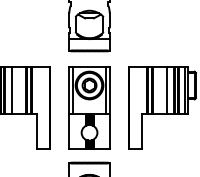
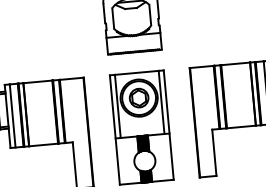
line: (12, 89) -> (36, 112), removed
line: (166, 89) -> (242, 94), removed

